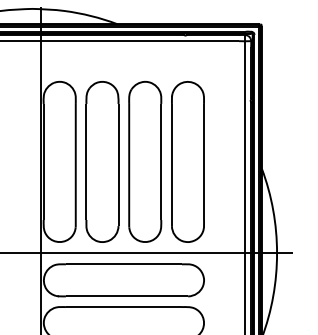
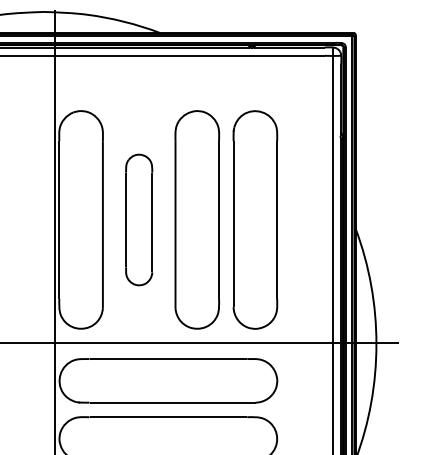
part: (102, 161) -> (139, 219), size x0.6

